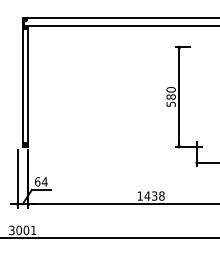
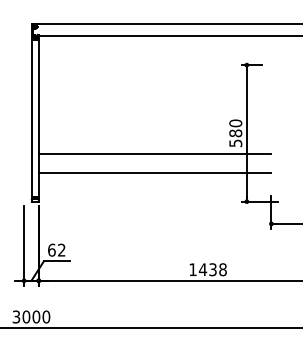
line: (112, 111) -> (154, 153), added
line: (112, 125) -> (154, 172), added
text: (44, 181) -> (61, 249), 64 -> 62
text: (33, 230) -> (46, 316), 3001 -> 3000

